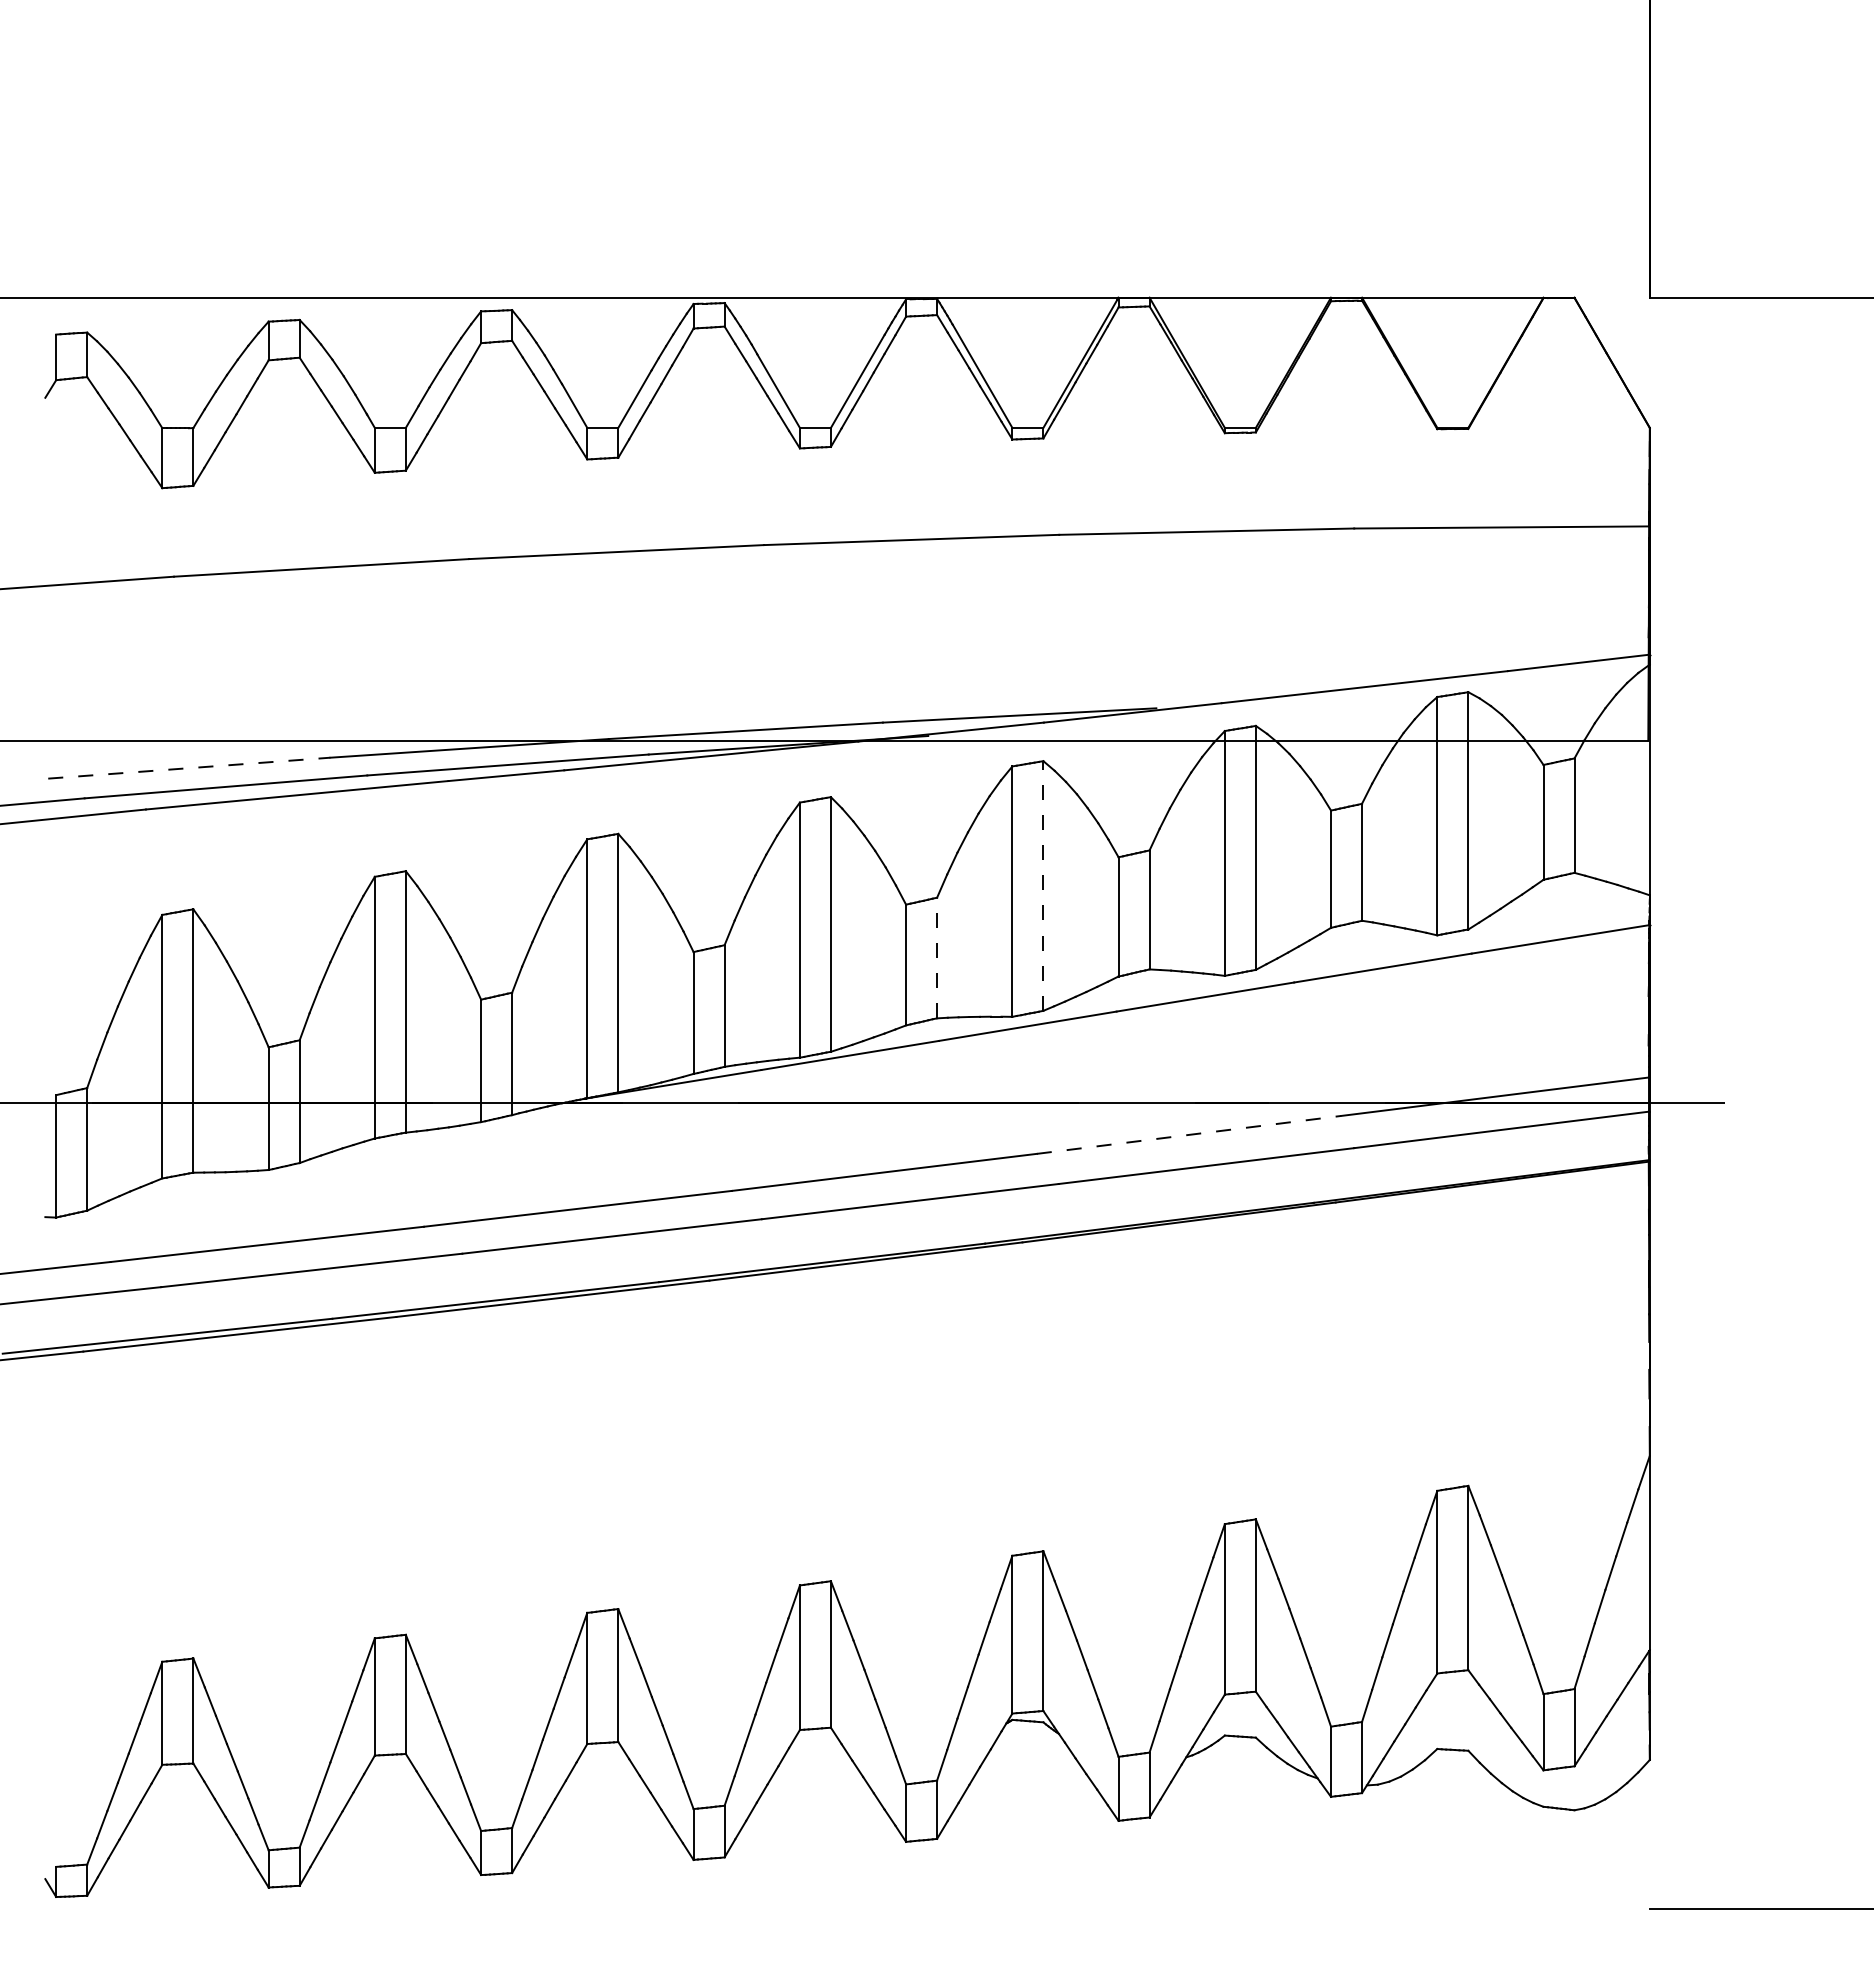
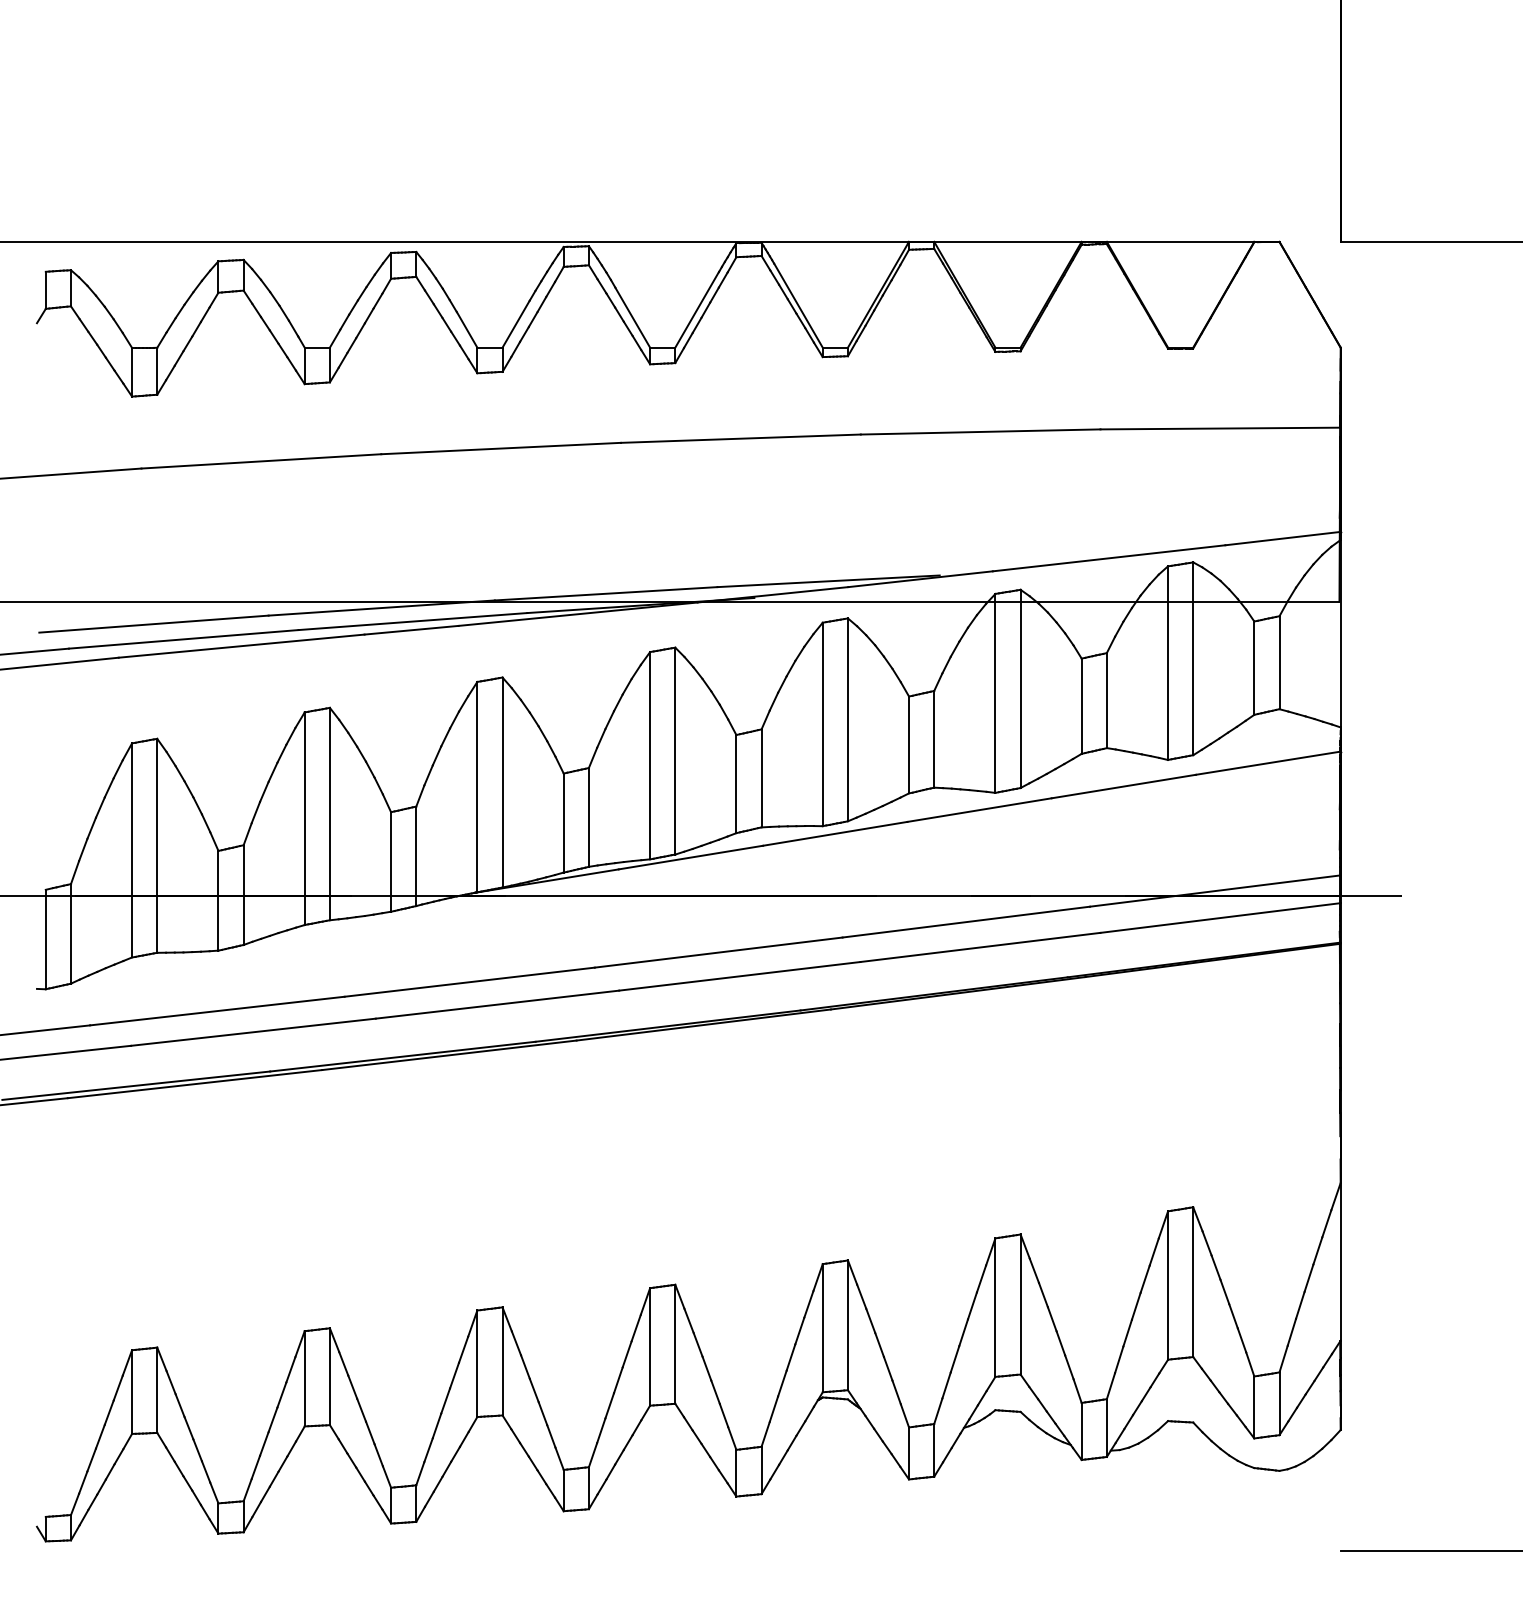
line: (188, 768) -> (153, 624), dashed -> solid
line: (1042, 885) -> (847, 719), dashed -> solid
line: (937, 956) -> (761, 777), dashed -> solid
line: (1189, 1135) -> (966, 922), dashed -> solid

